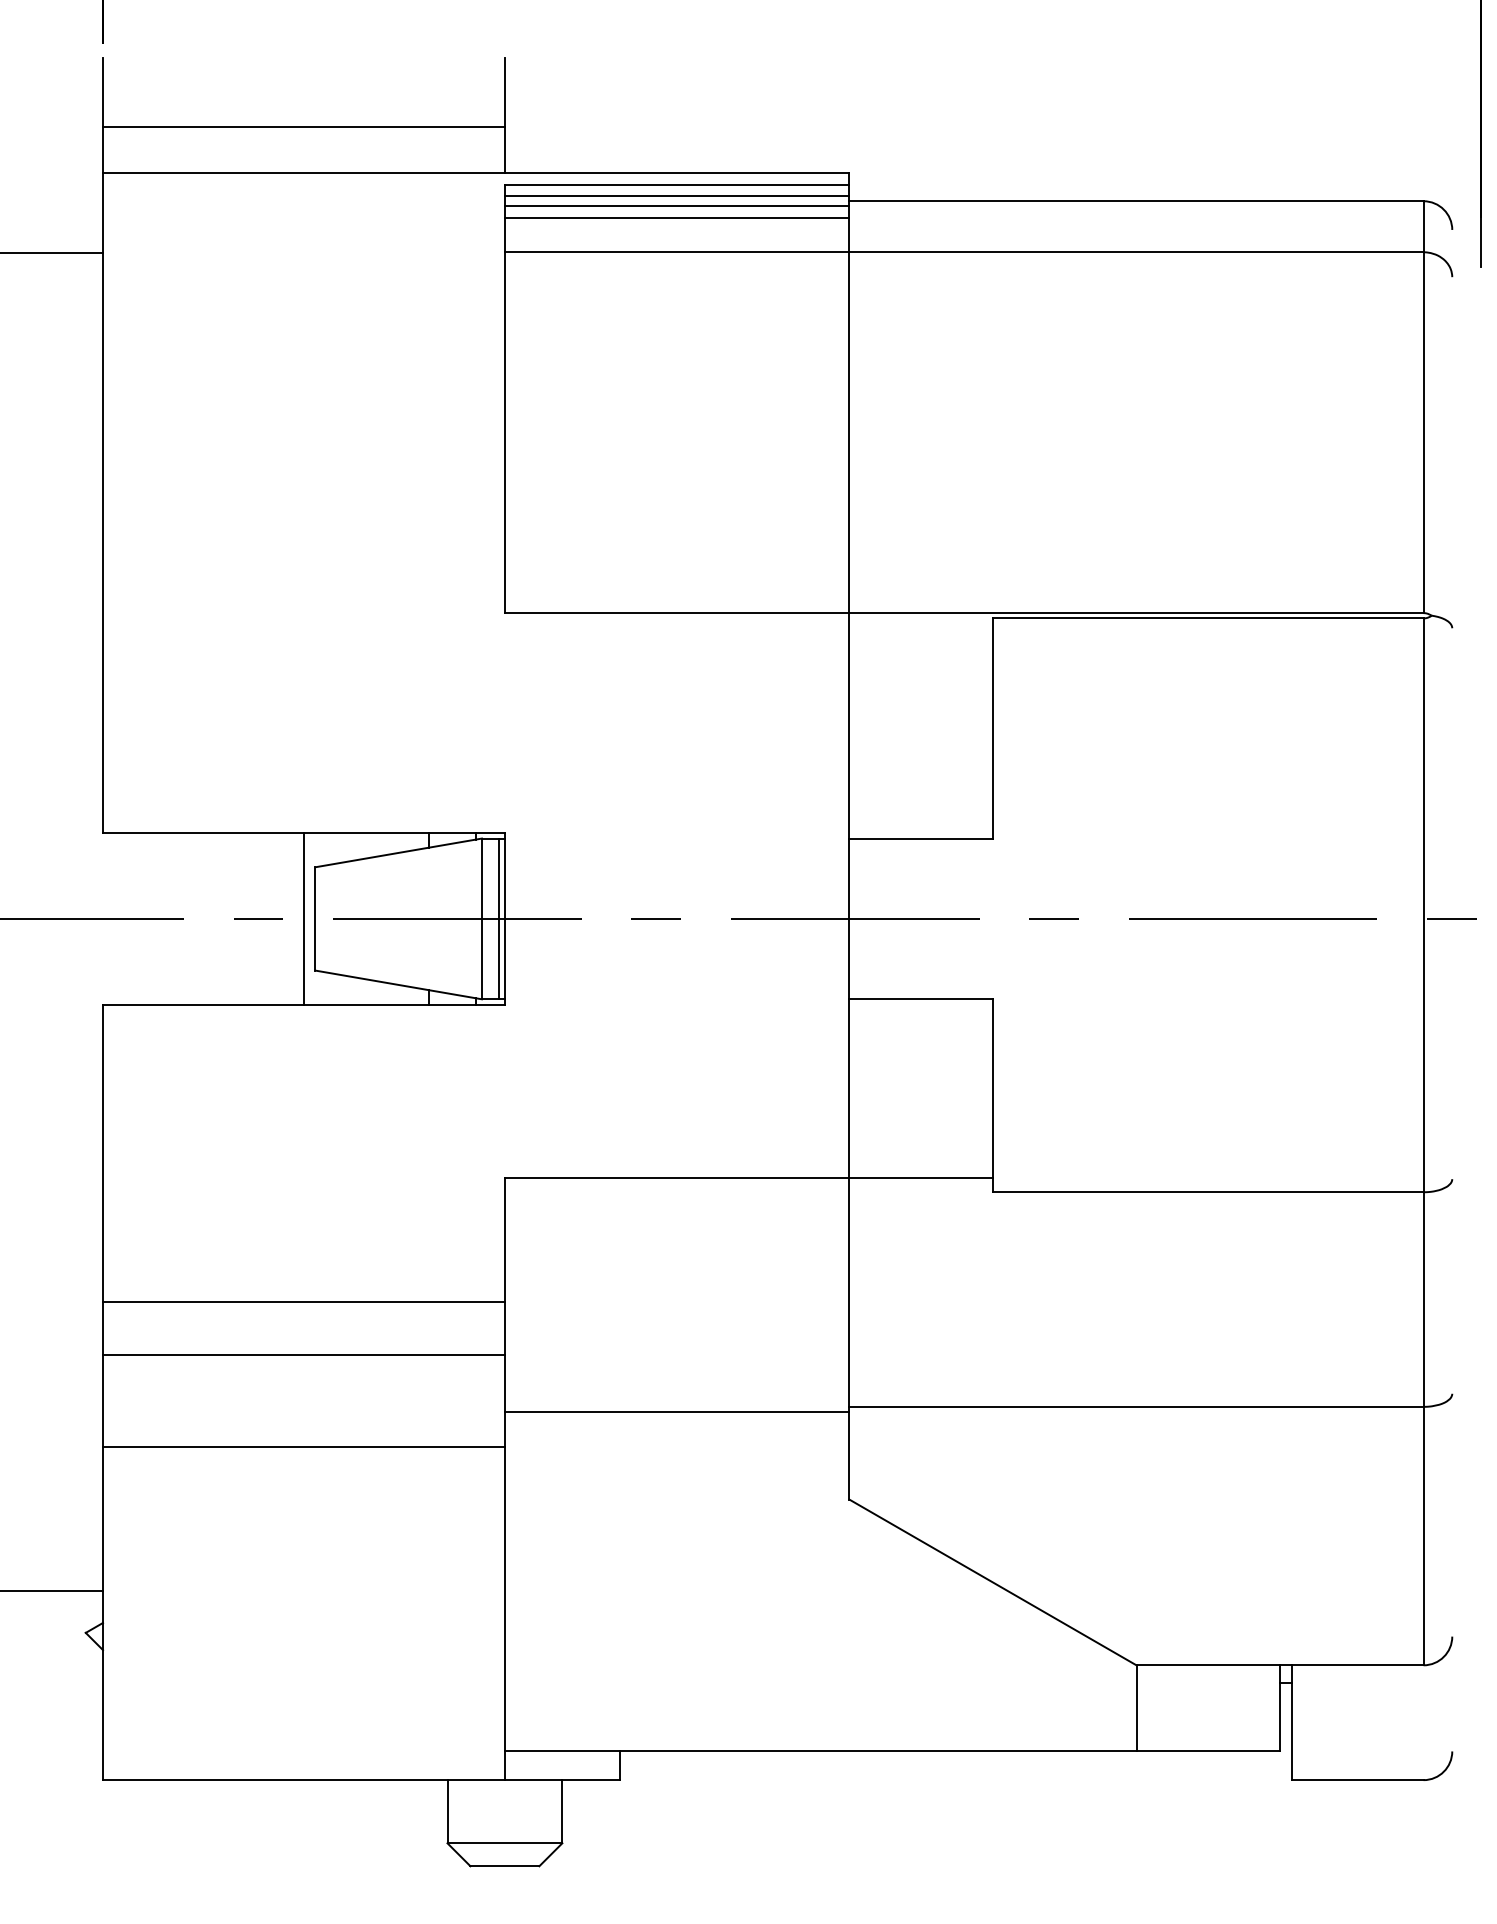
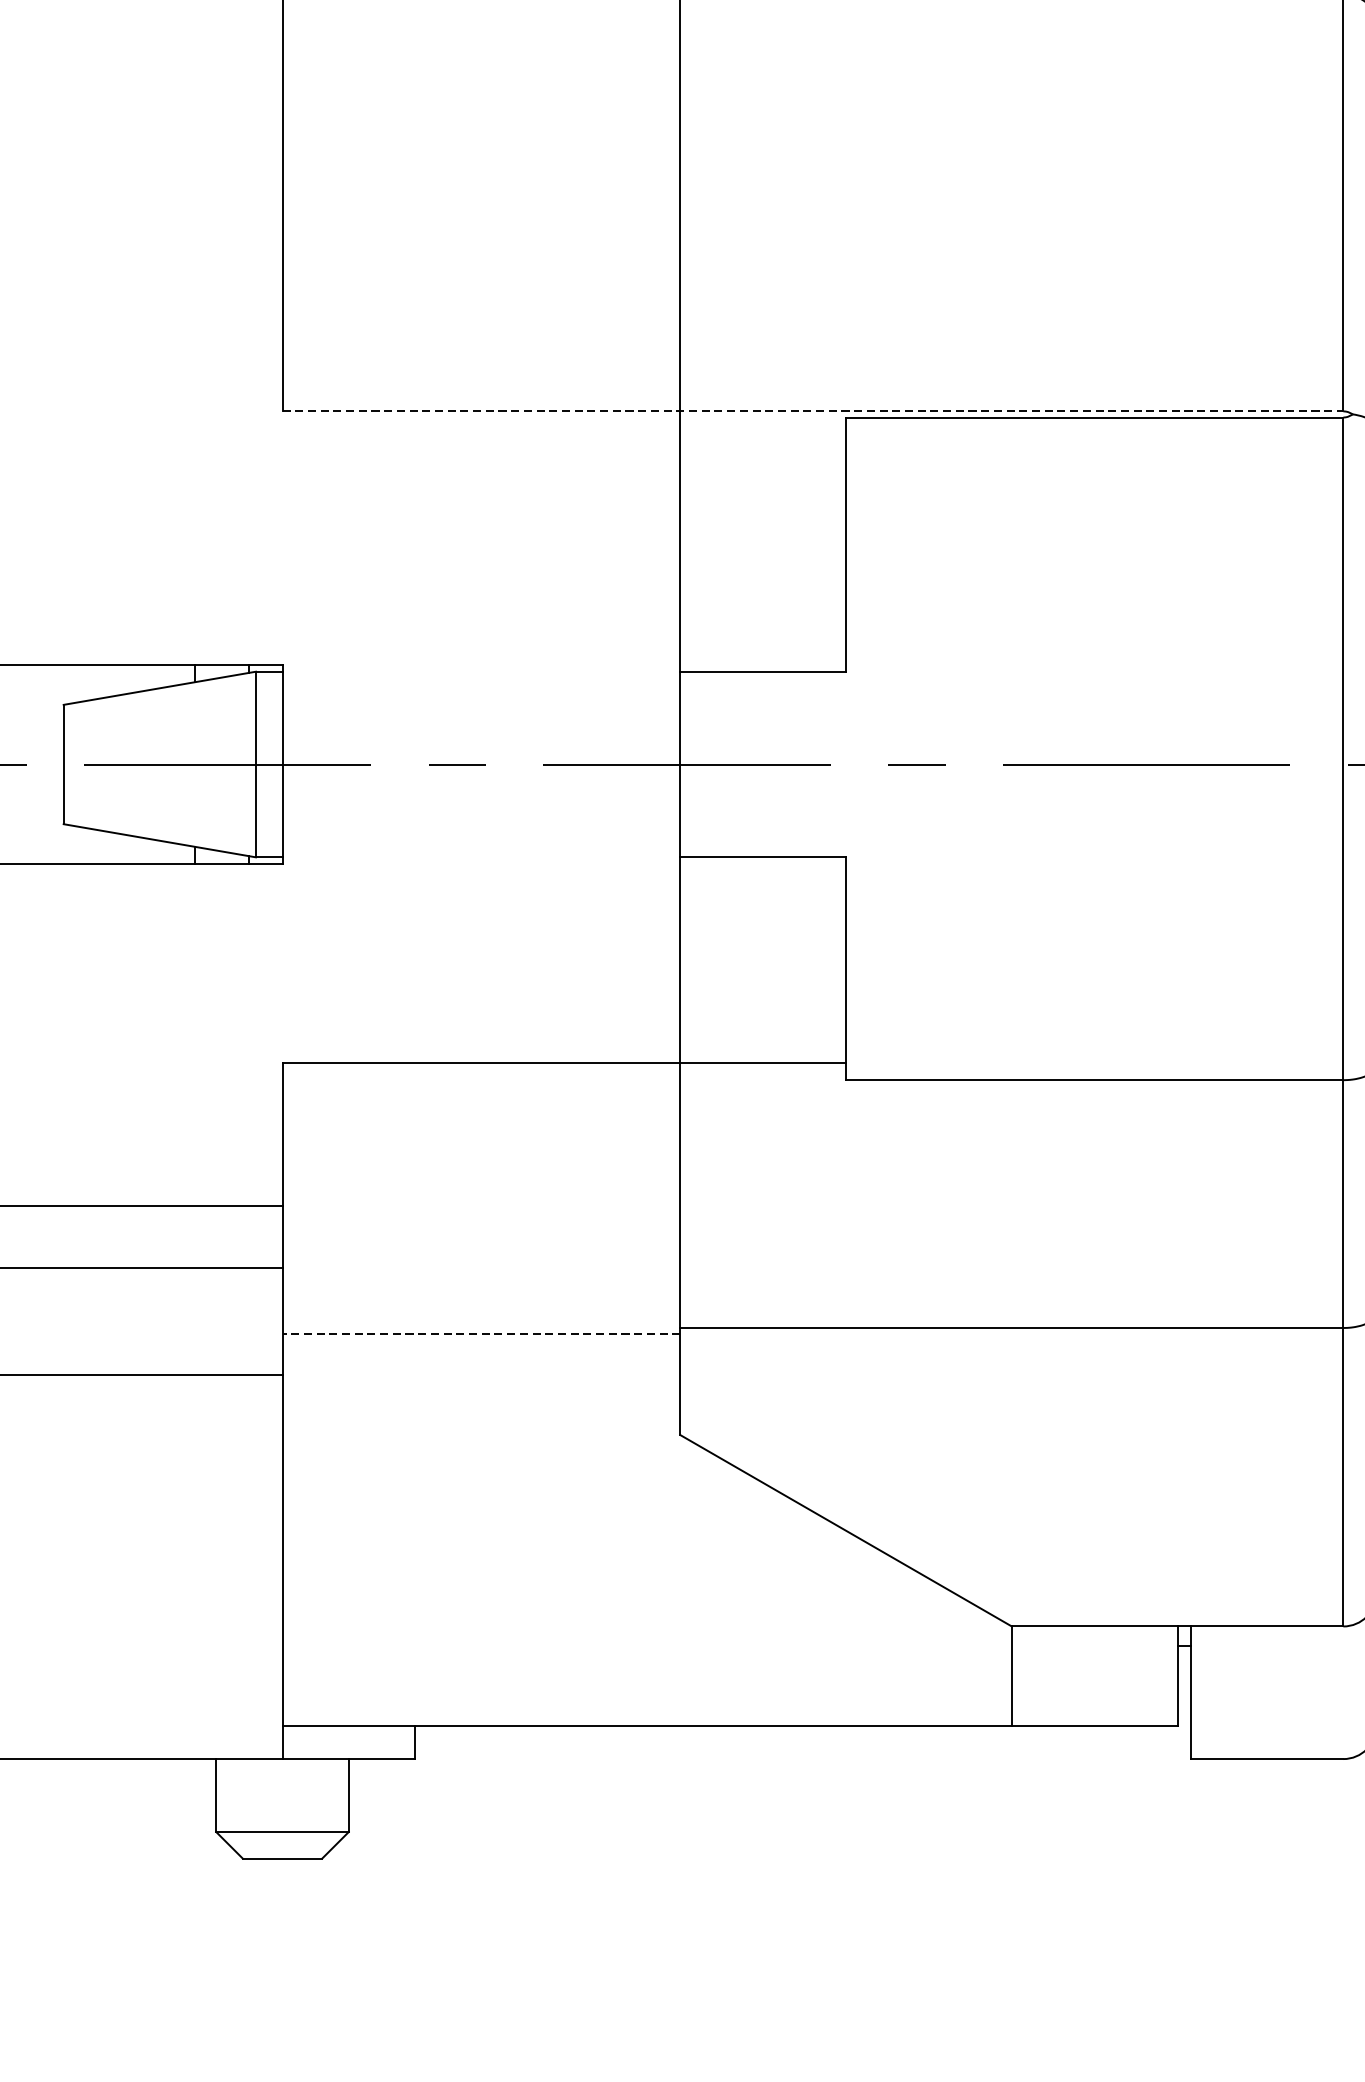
line: (964, 613) -> (813, 411), solid -> dashed
line: (303, 918) -> (49, 764), removed
line: (499, 918) -> (276, 764), removed
line: (676, 1411) -> (480, 1333), solid -> dashed

